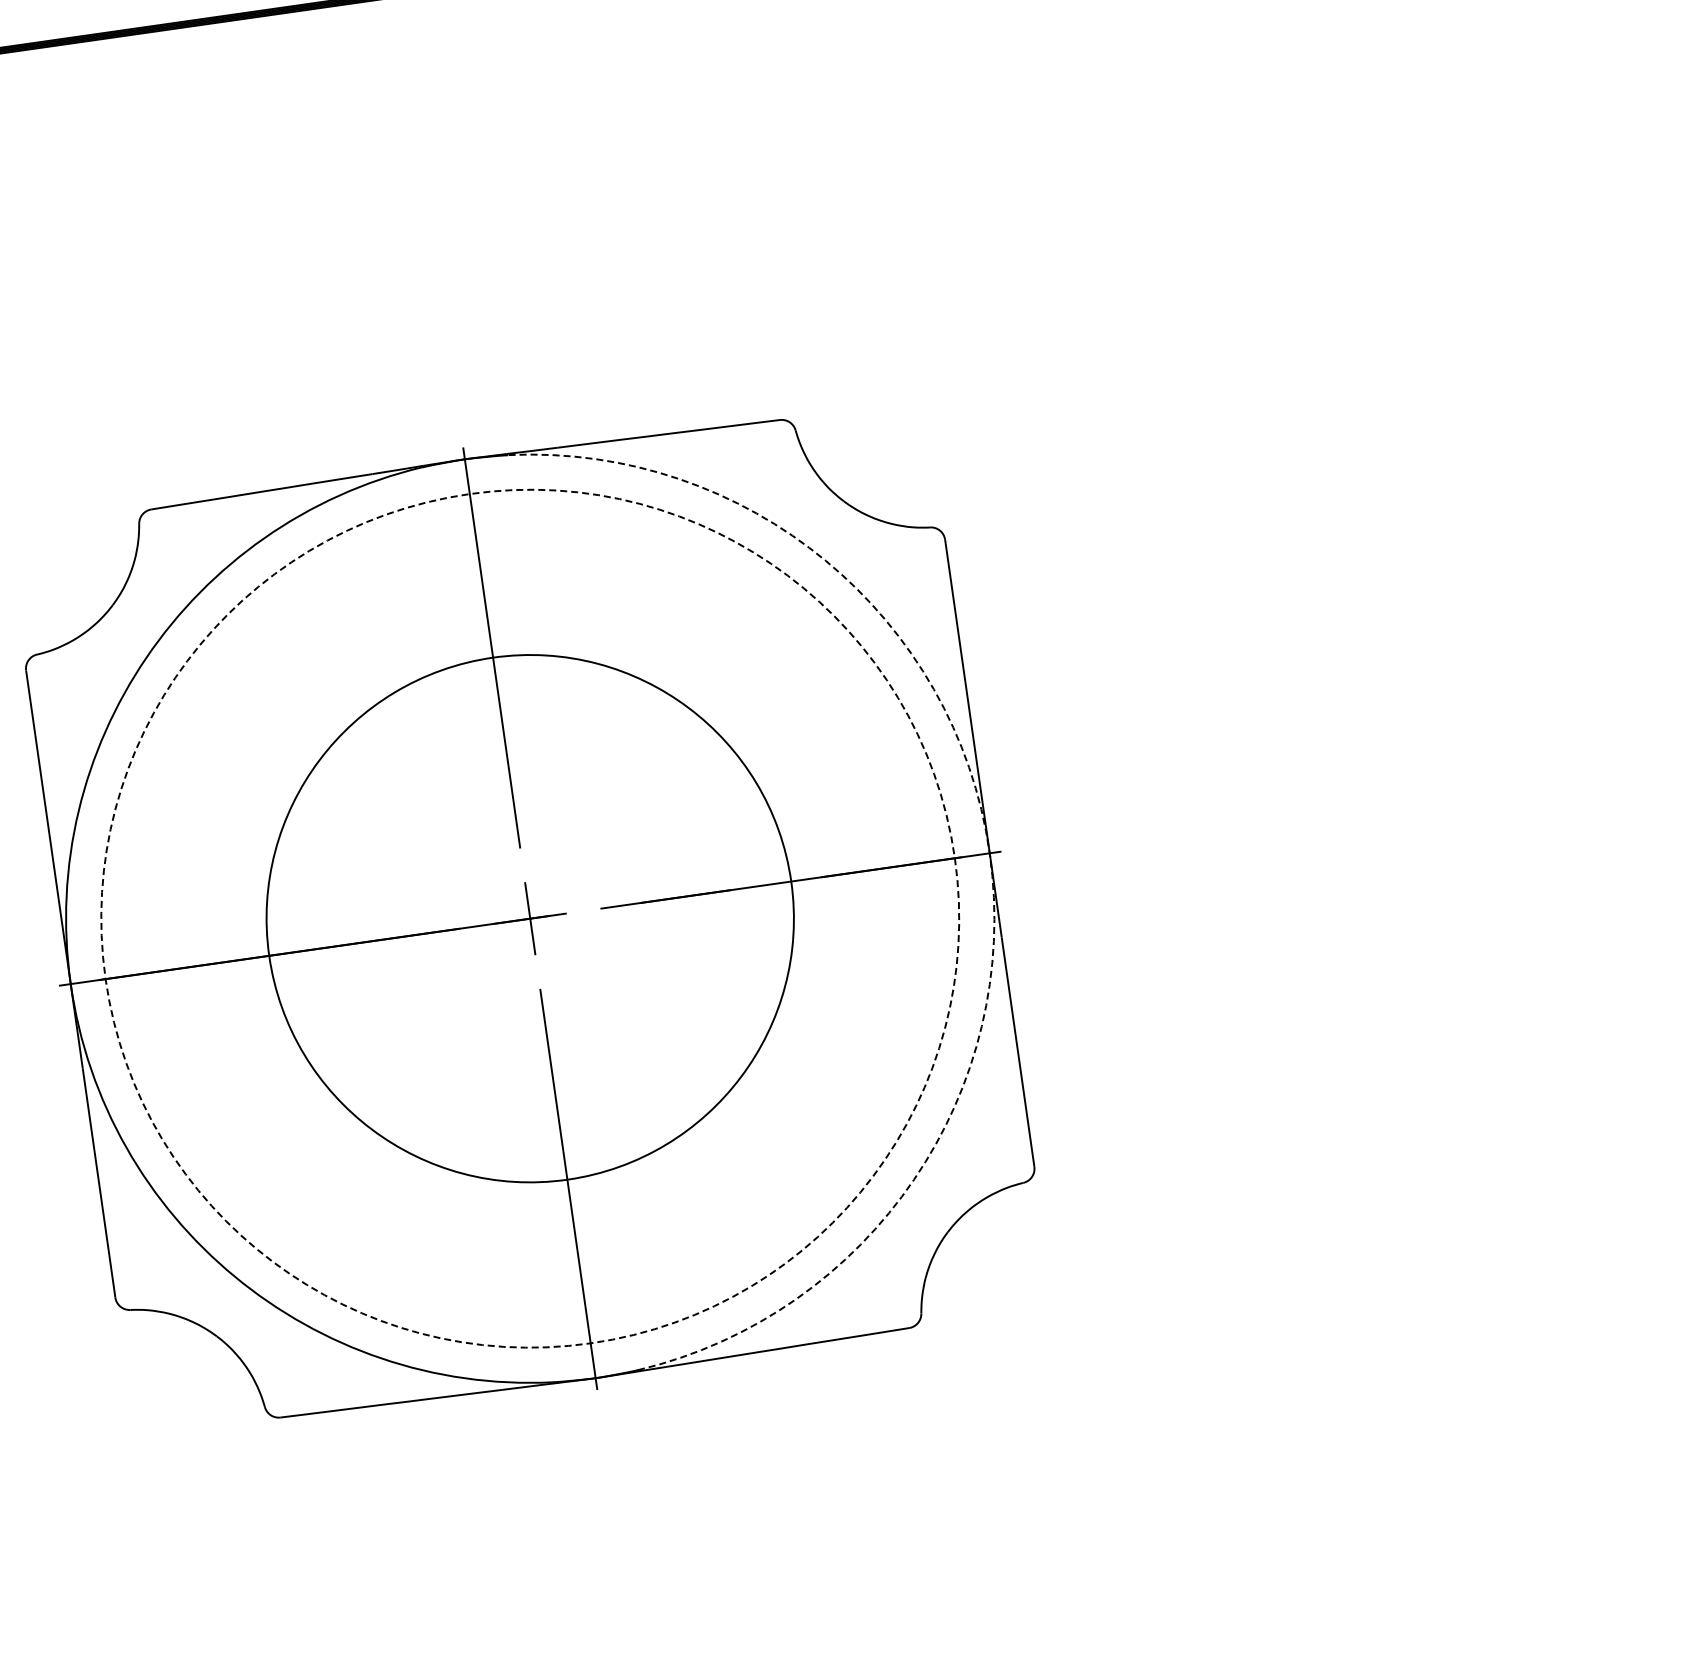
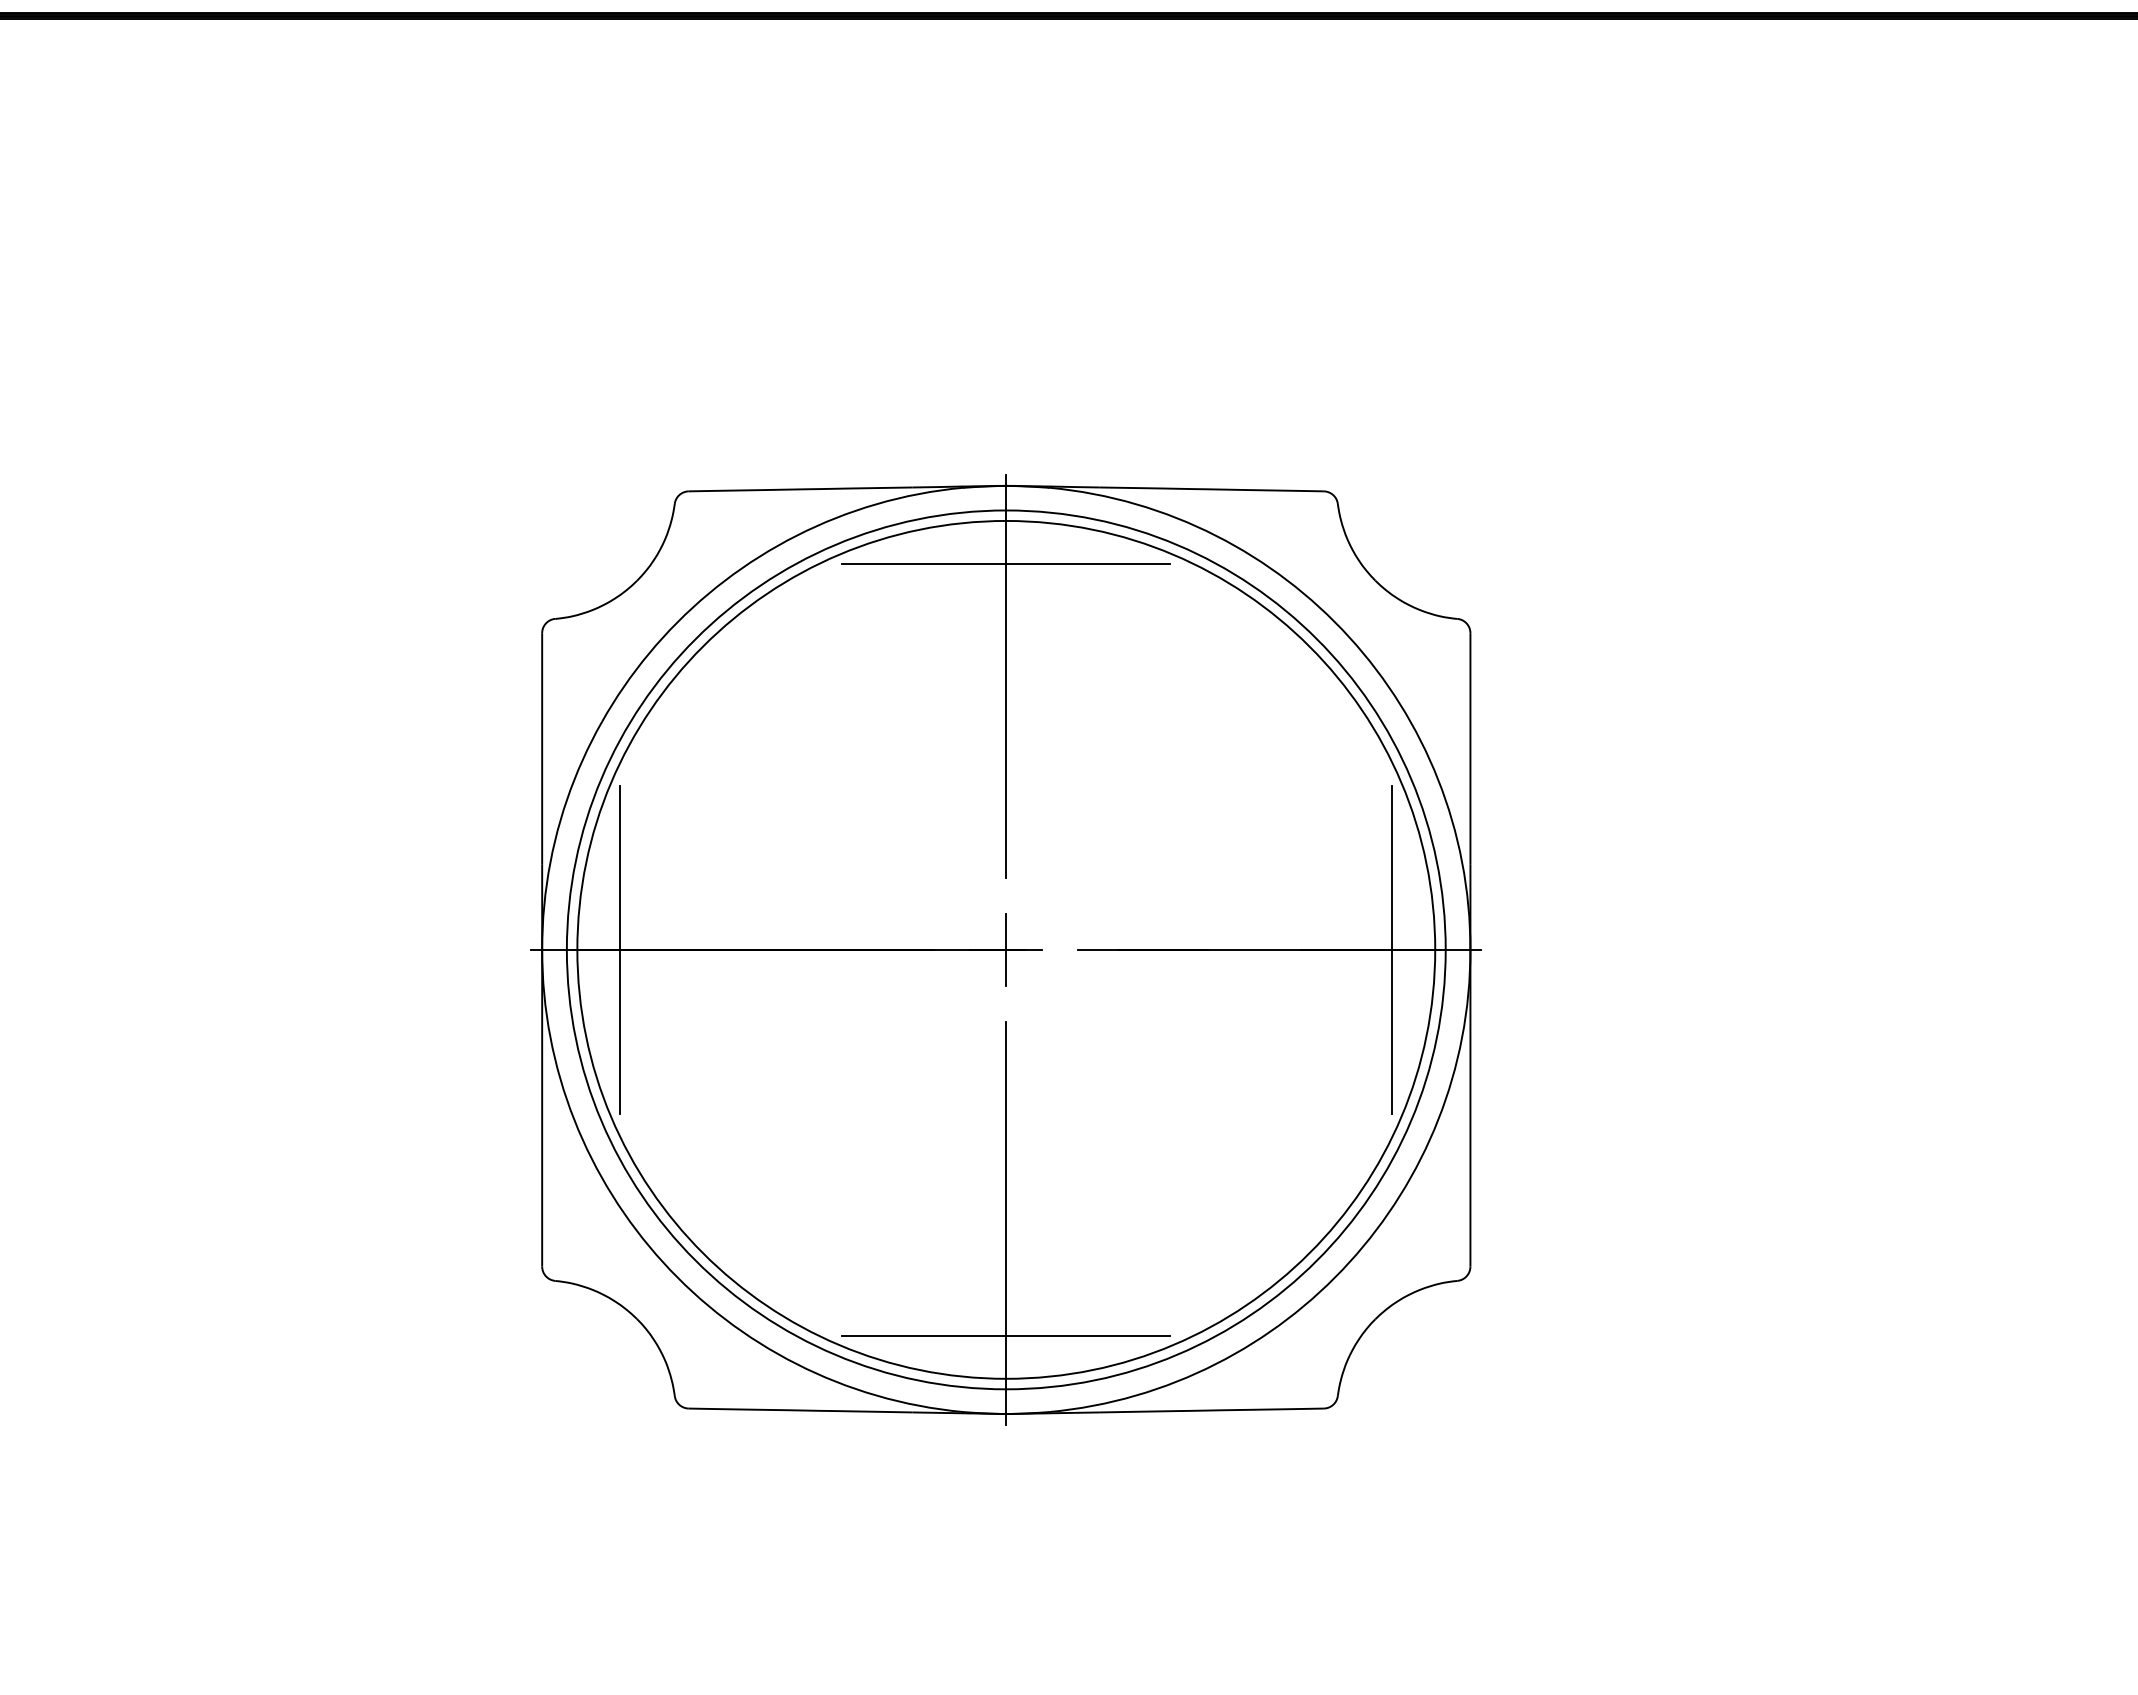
line: (476, 537) -> (1006, 564), added
arc: (989, 852) -> (1470, 949), dashed -> solid
line: (912, 863) -> (1392, 949), added
circle: (529, 918) -> (1005, 949), size x1.67
circle: (530, 918) -> (1006, 949), dashed -> solid
line: (148, 972) -> (620, 949), added
line: (584, 1300) -> (1006, 1335), added

